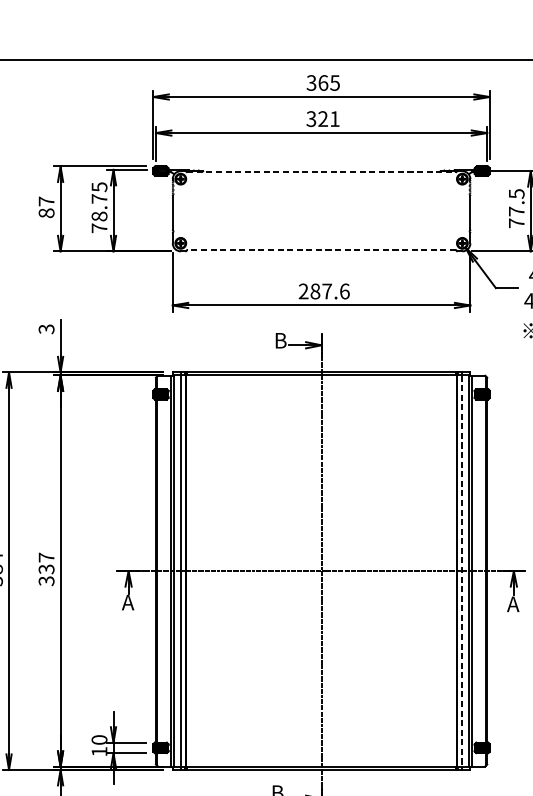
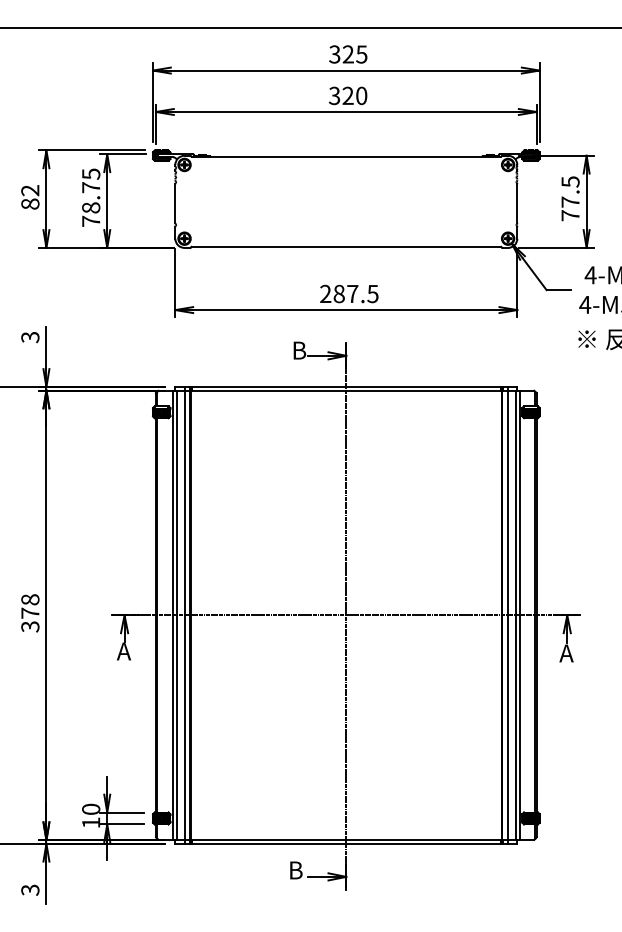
text: (323, 83) -> (348, 54), 365 -> 325
text: (334, 118) -> (361, 95), 321 -> 320
line: (321, 171) -> (346, 156), dashed -> solid
text: (46, 201) -> (30, 190), 87 -> 82
line: (320, 250) -> (345, 246), dashed -> solid
text: (344, 291) -> (372, 293), 287.6 -> 287.5
text: (46, 563) -> (30, 606), 337 -> 378
line: (462, 571) -> (508, 615), dashed -> solid

